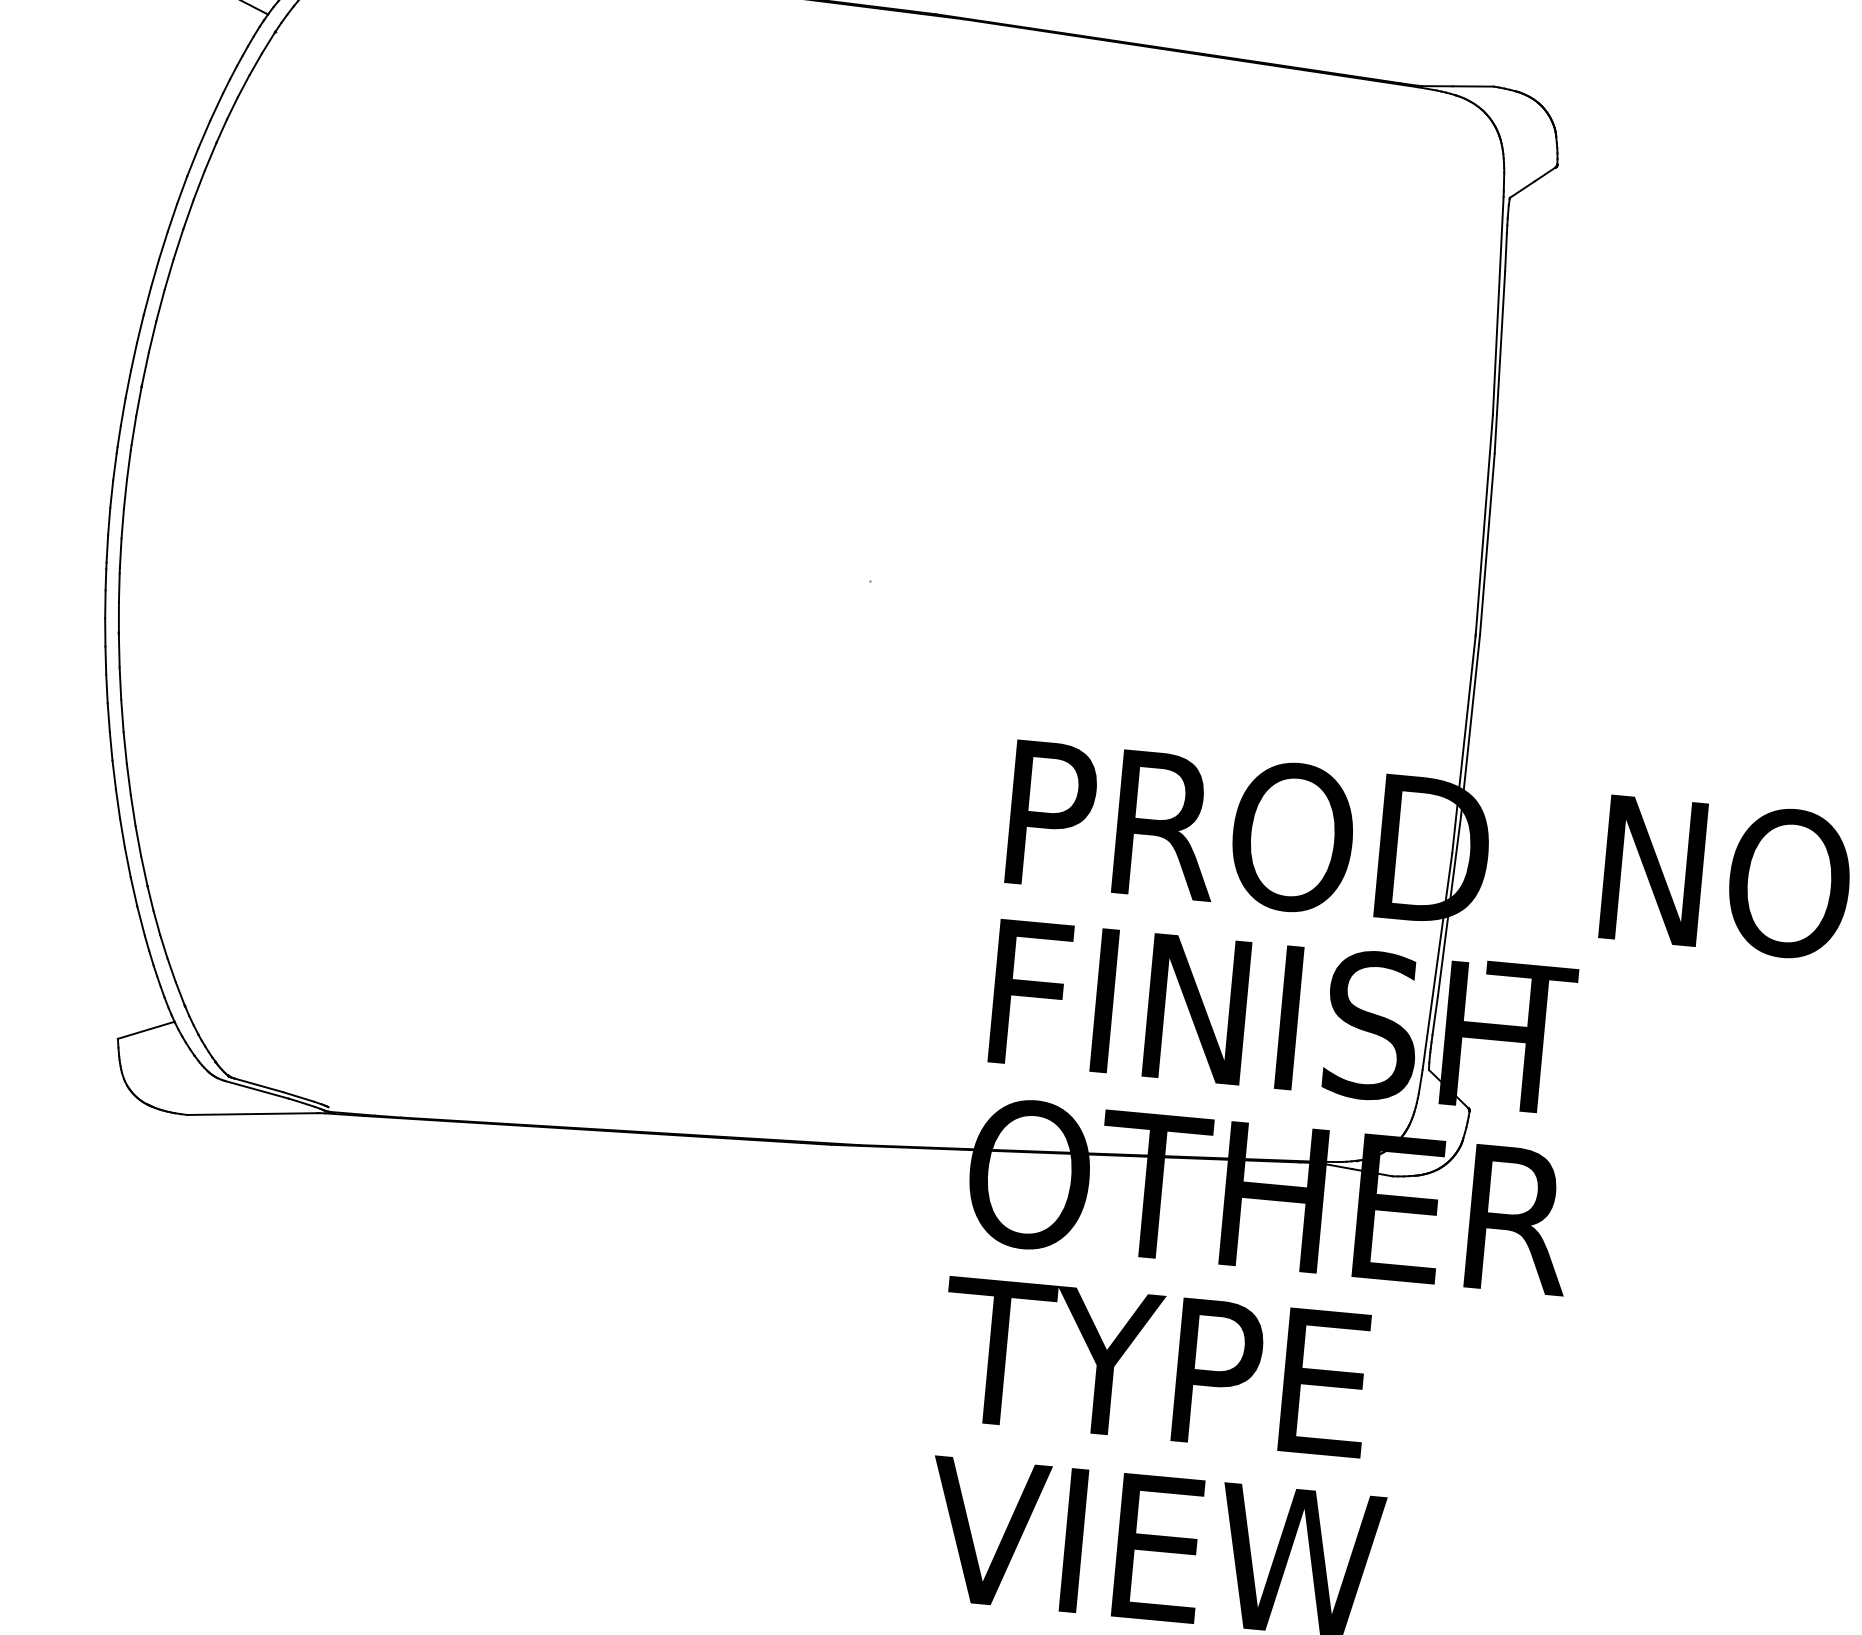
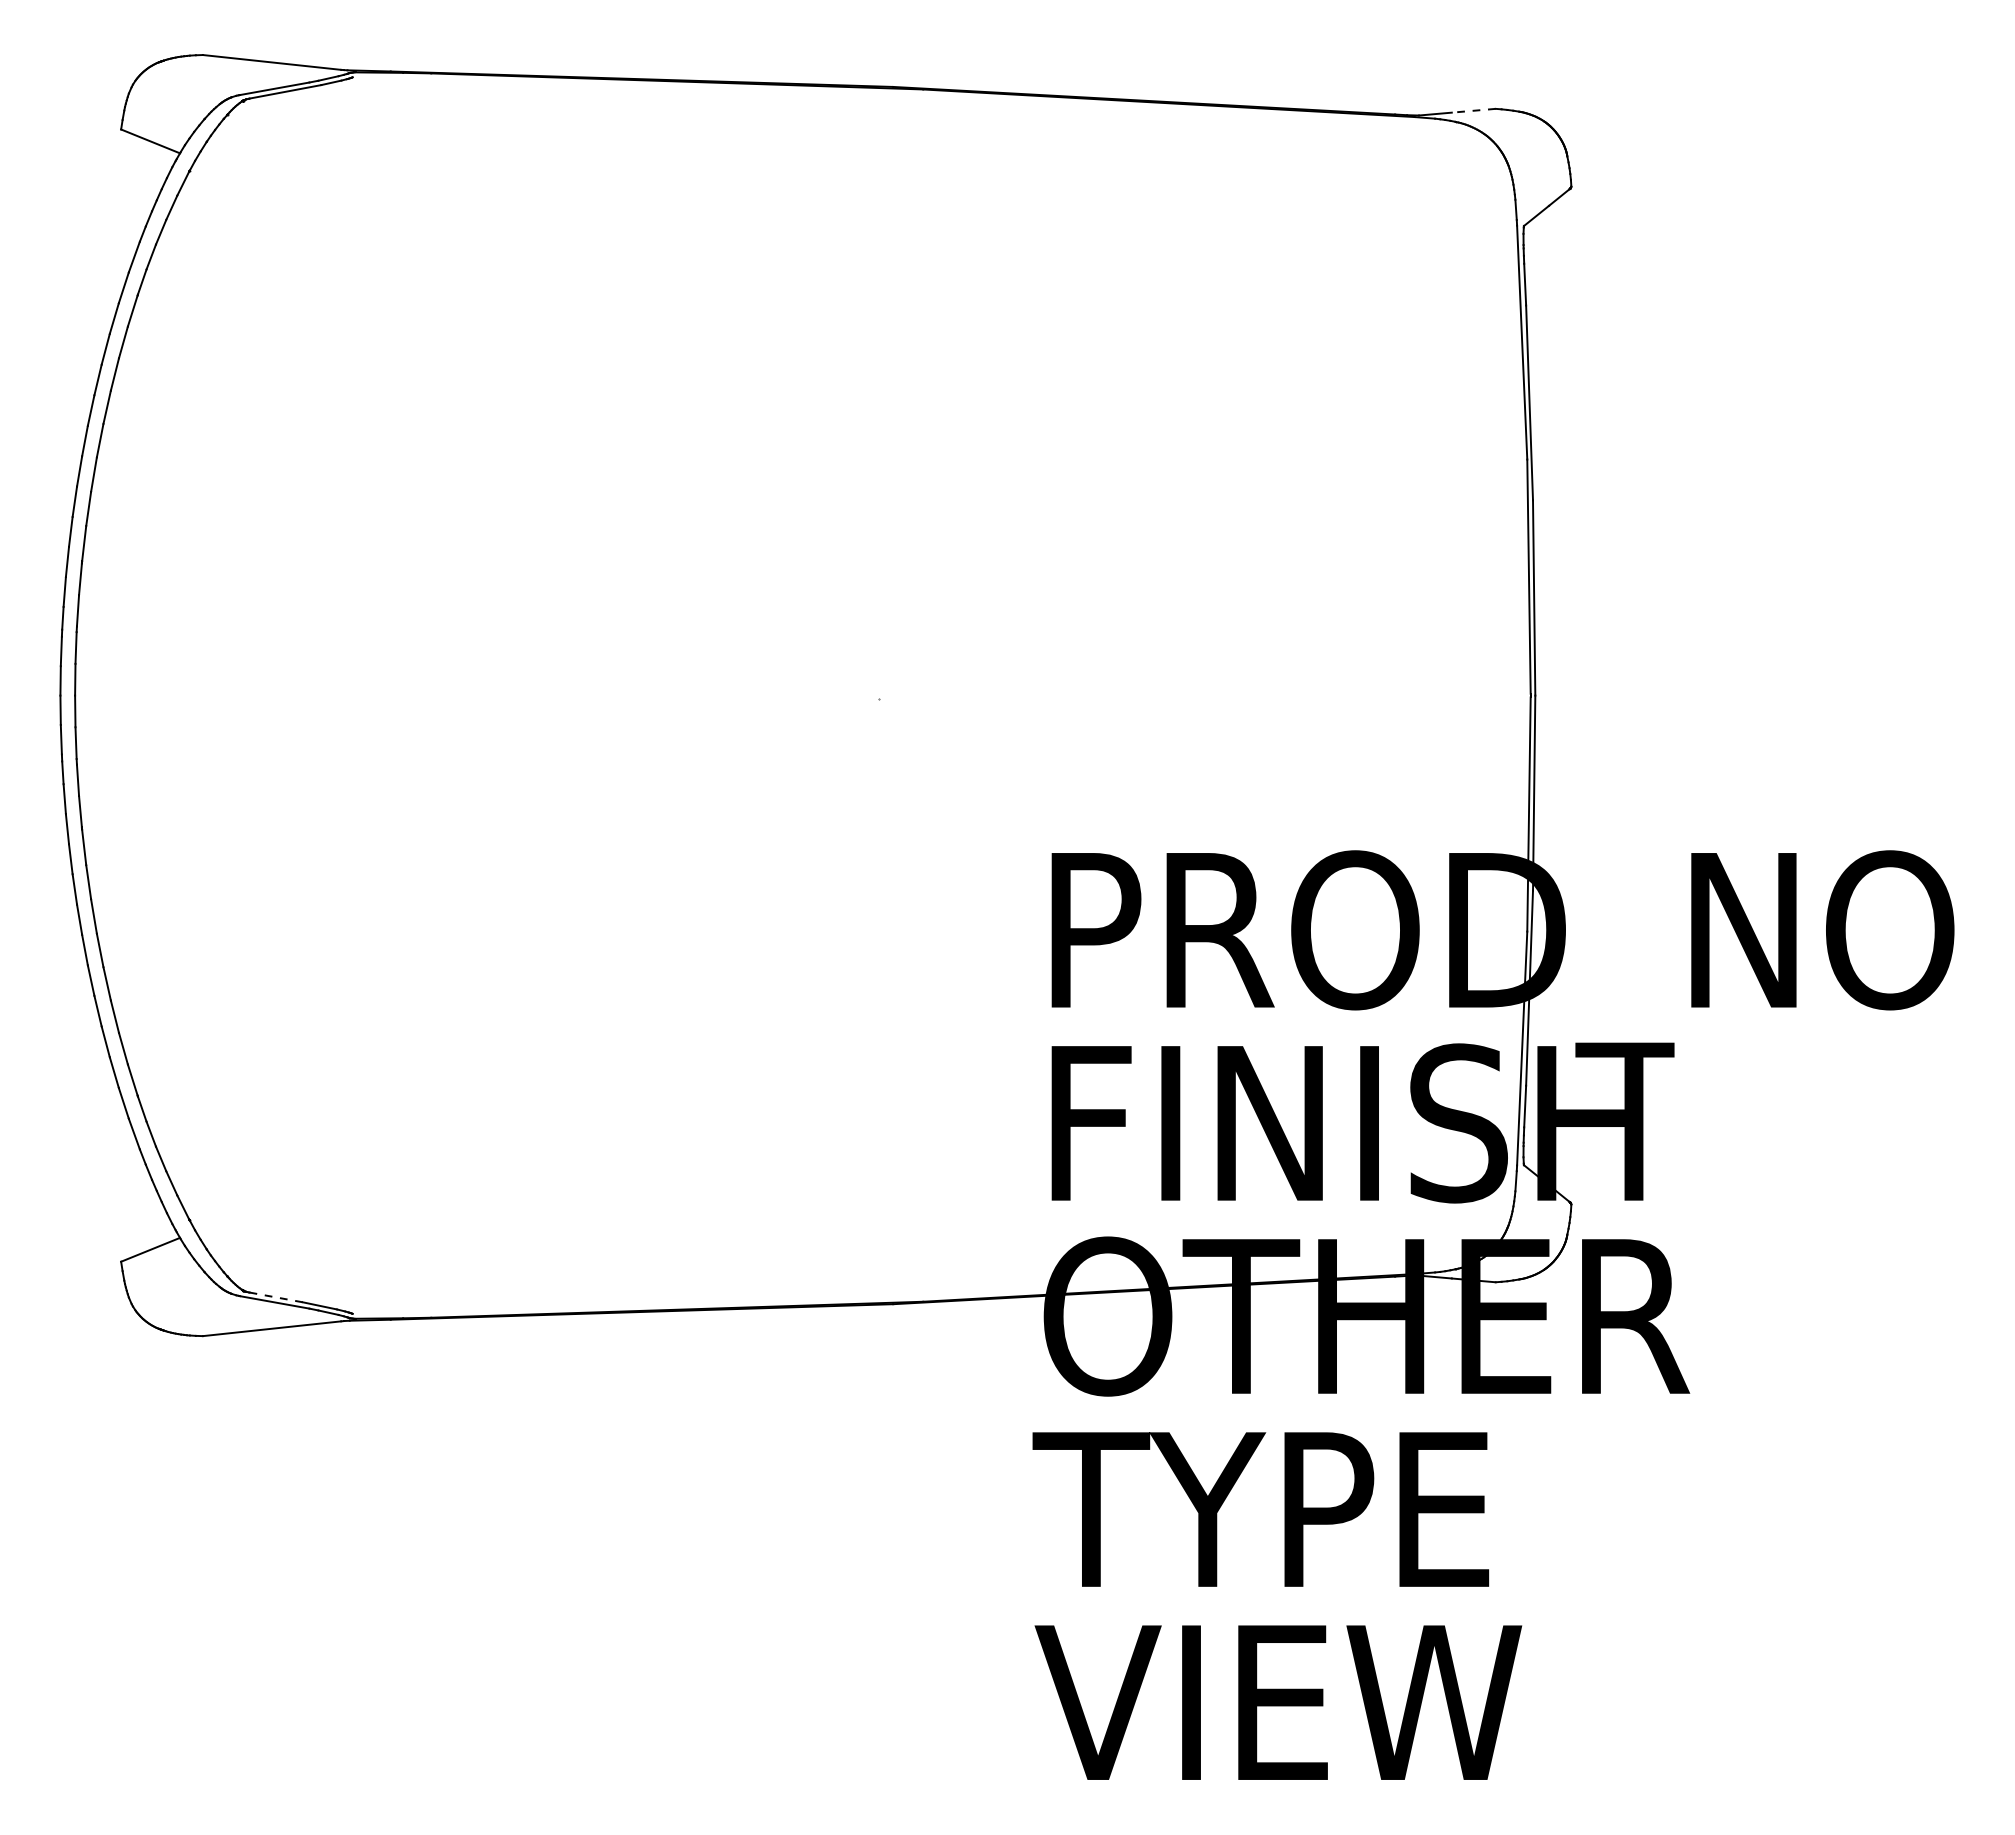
line: (1473, 86) -> (1473, 110), solid -> dashed
line: (258, 1085) -> (275, 1297), solid -> dashed

